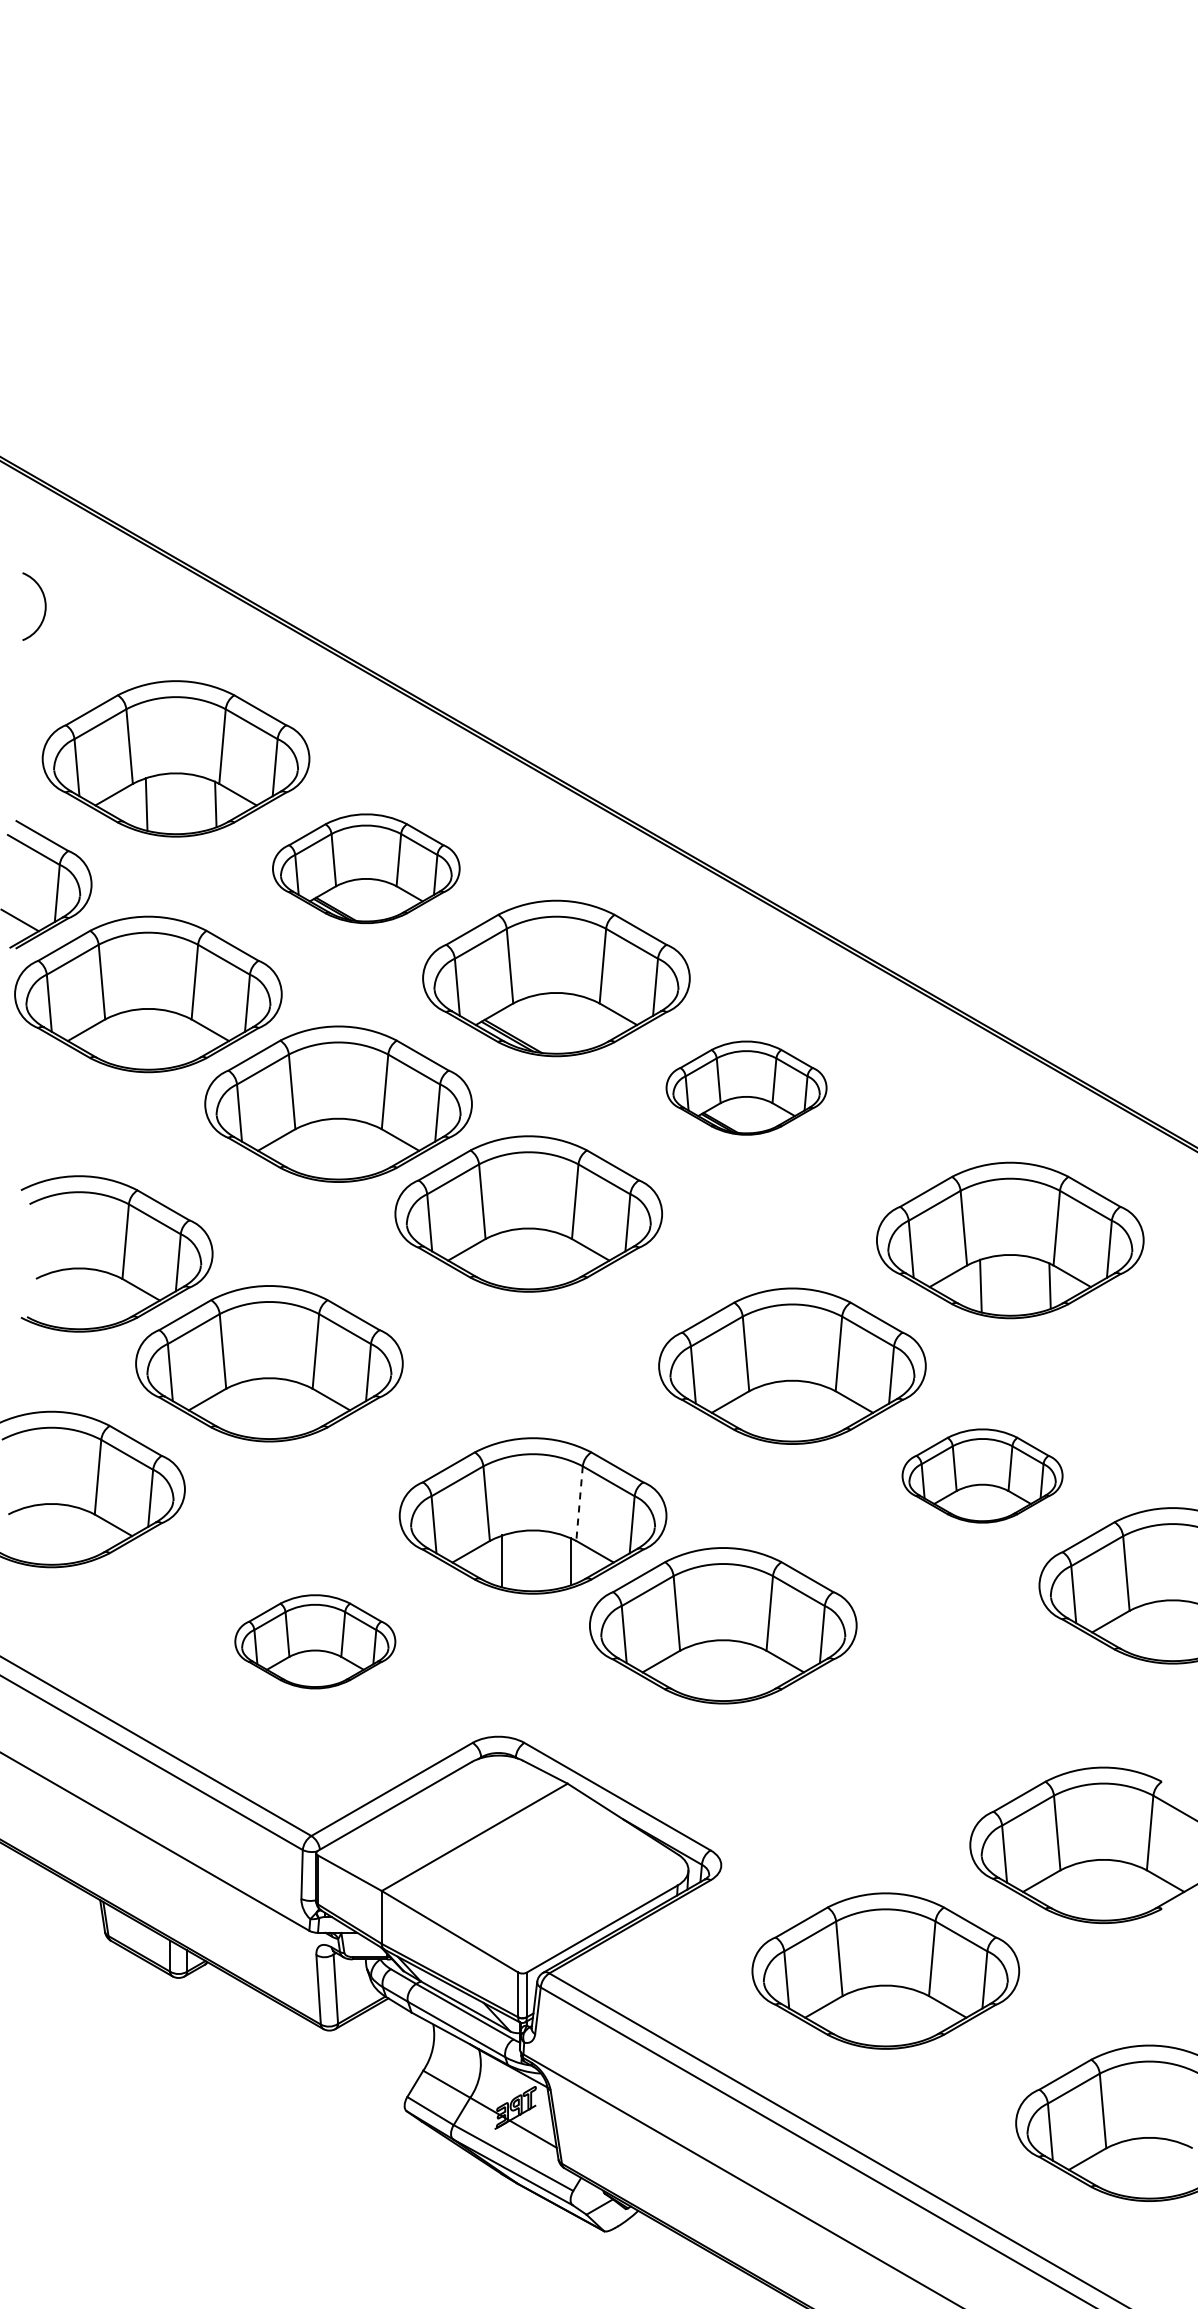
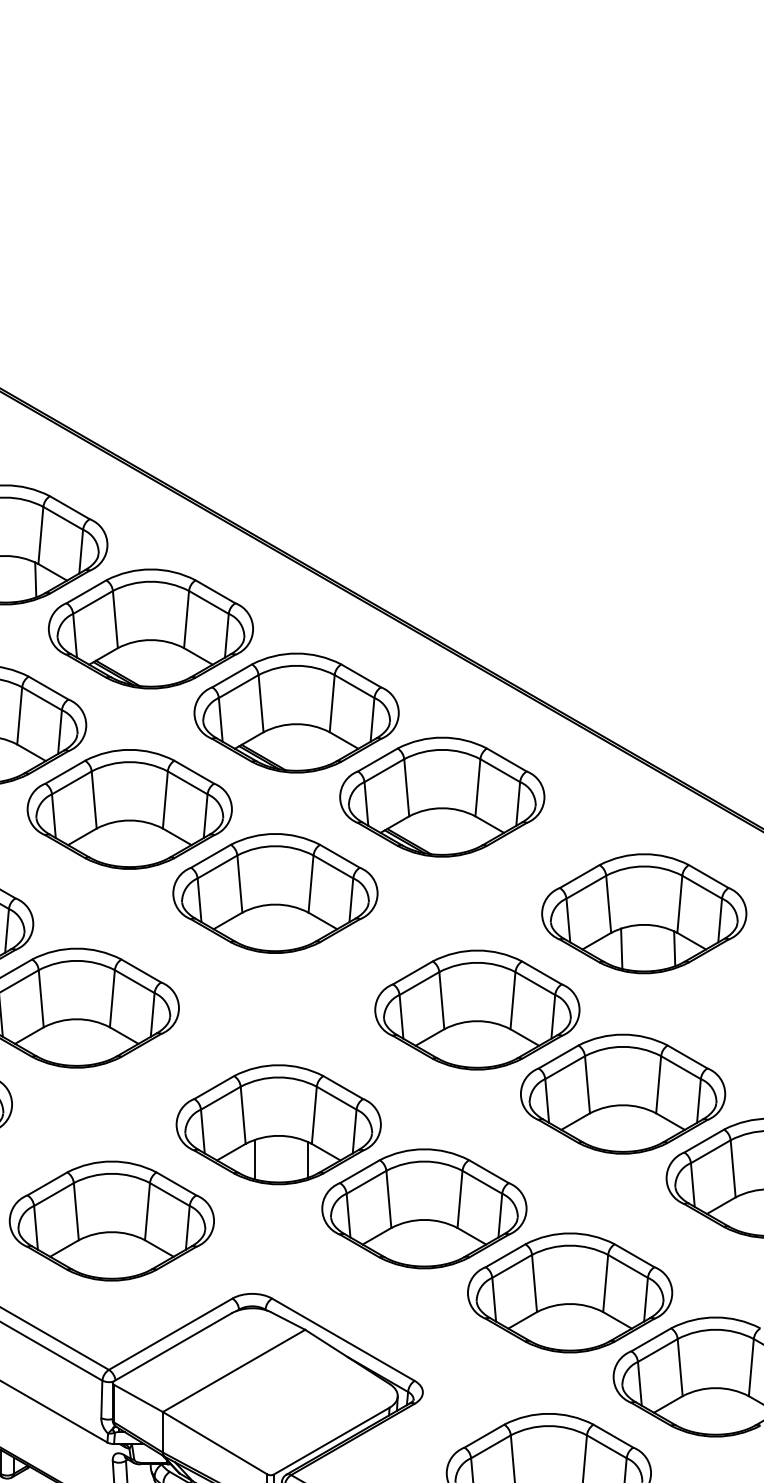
part: (366, 868) -> (151, 628), size x1.43
part: (746, 1087) -> (442, 796), size x1.67
part: (982, 1475) -> (622, 1093), size x1.67
line: (579, 1504) -> (314, 1115), dashed -> solid
part: (315, 1641) -> (112, 1220), size x1.67
part: (913, 1735) -> (570, 1292), added

